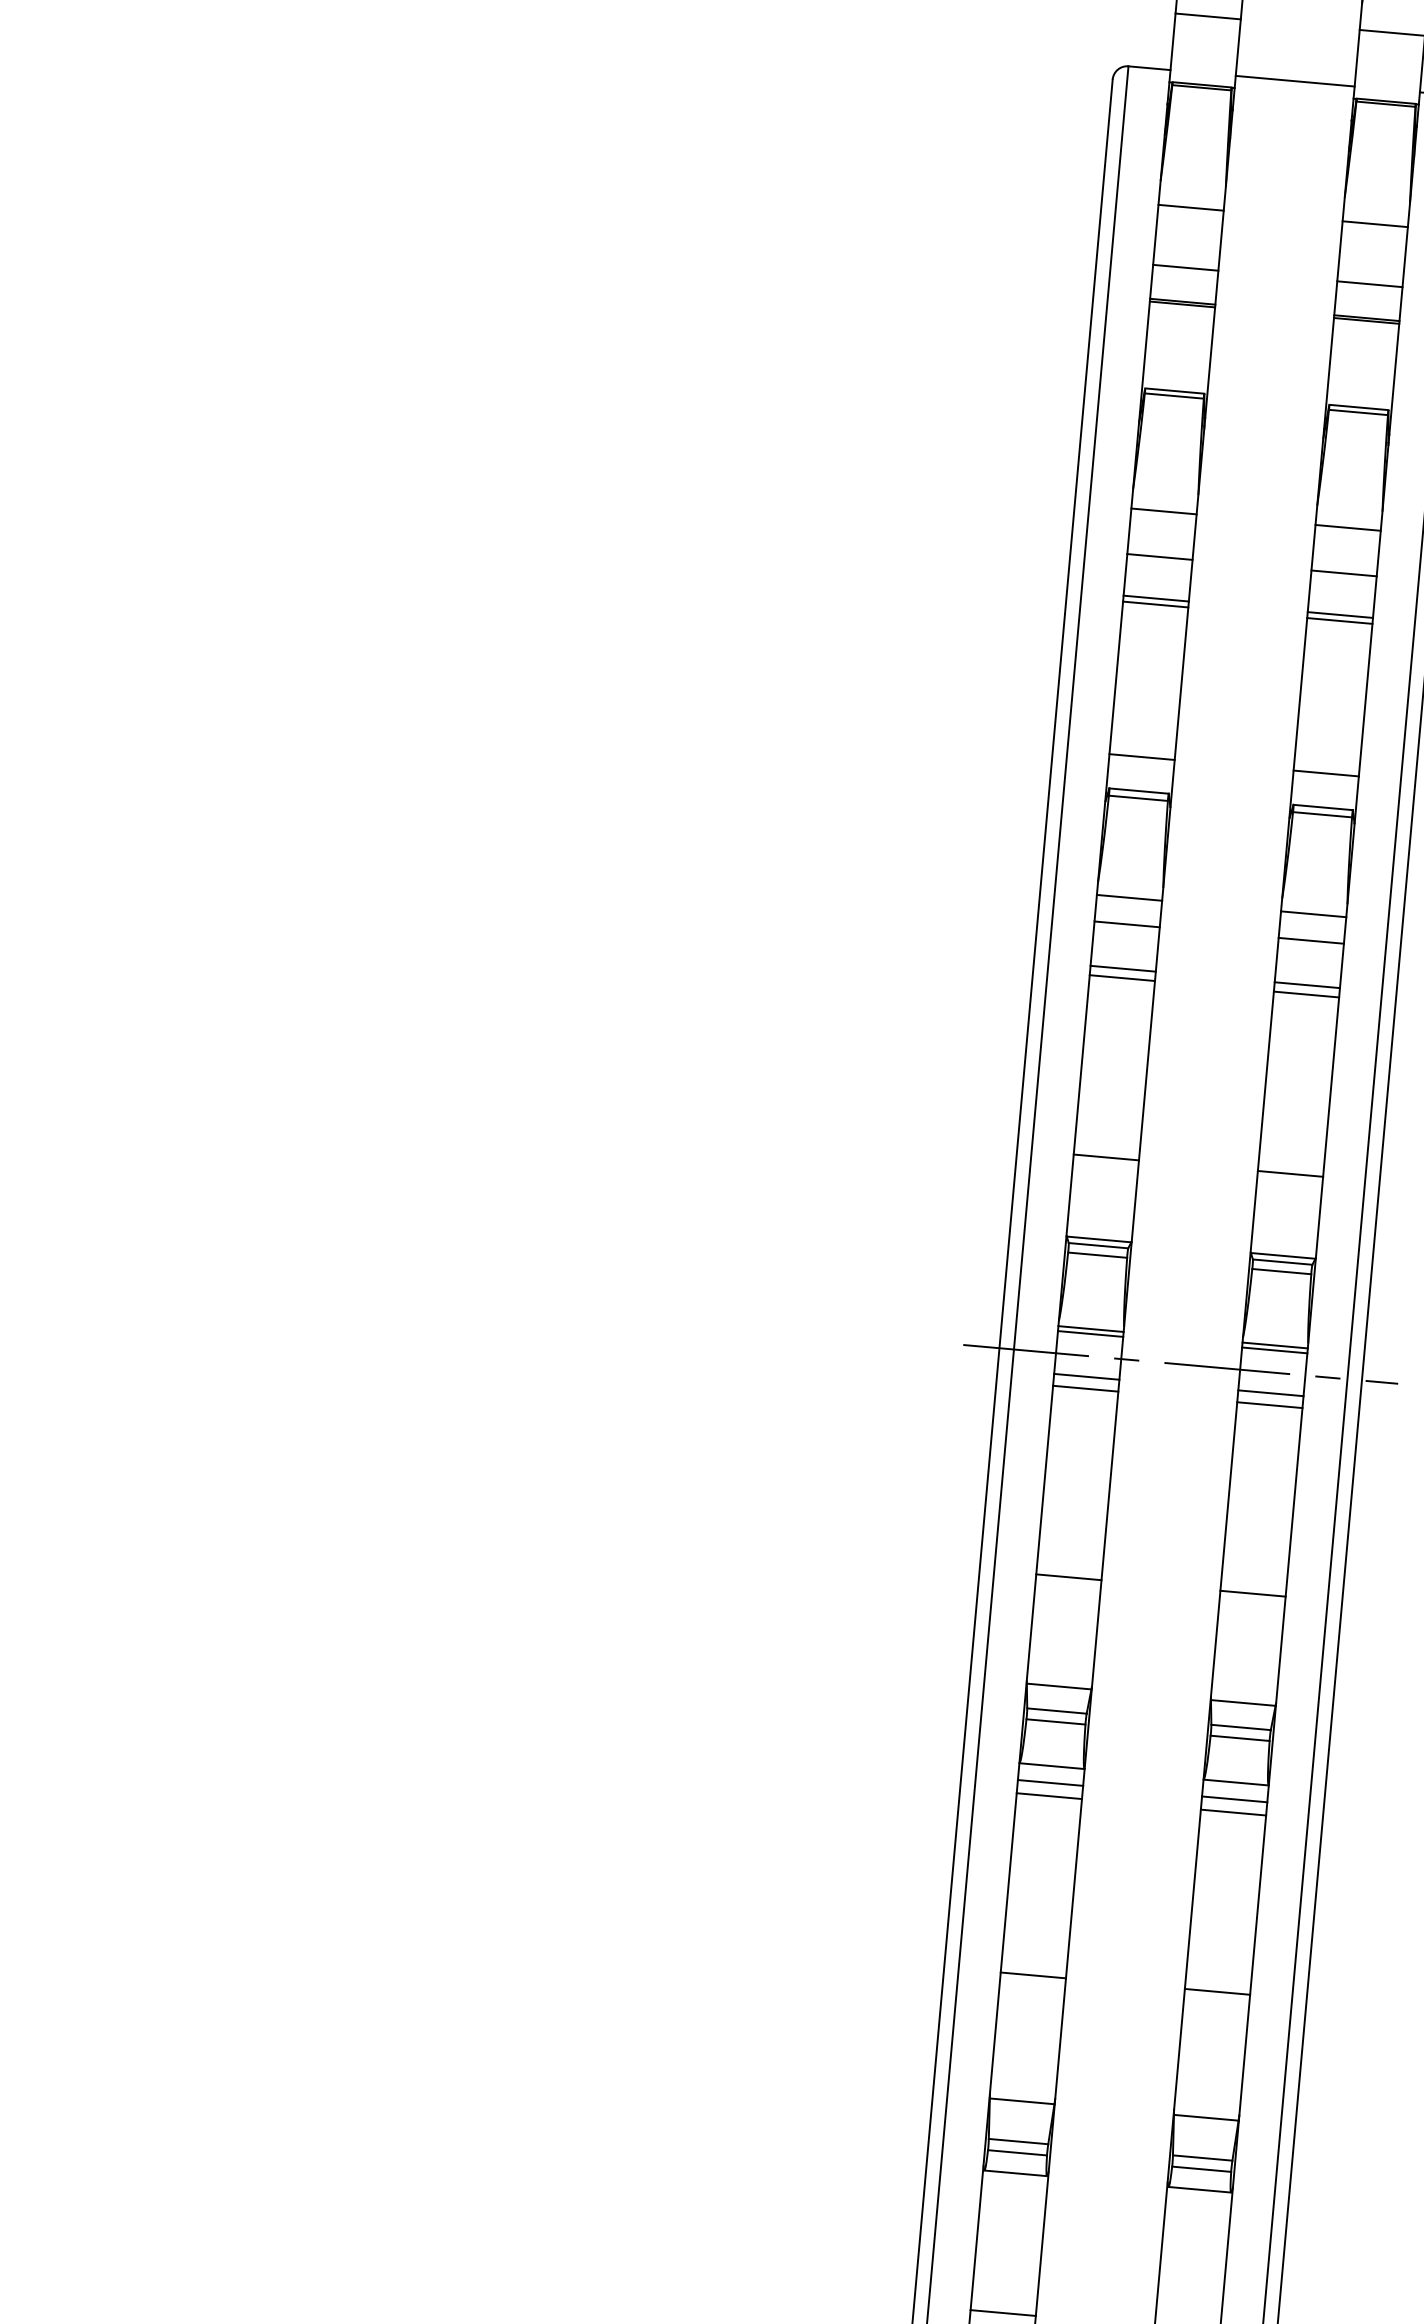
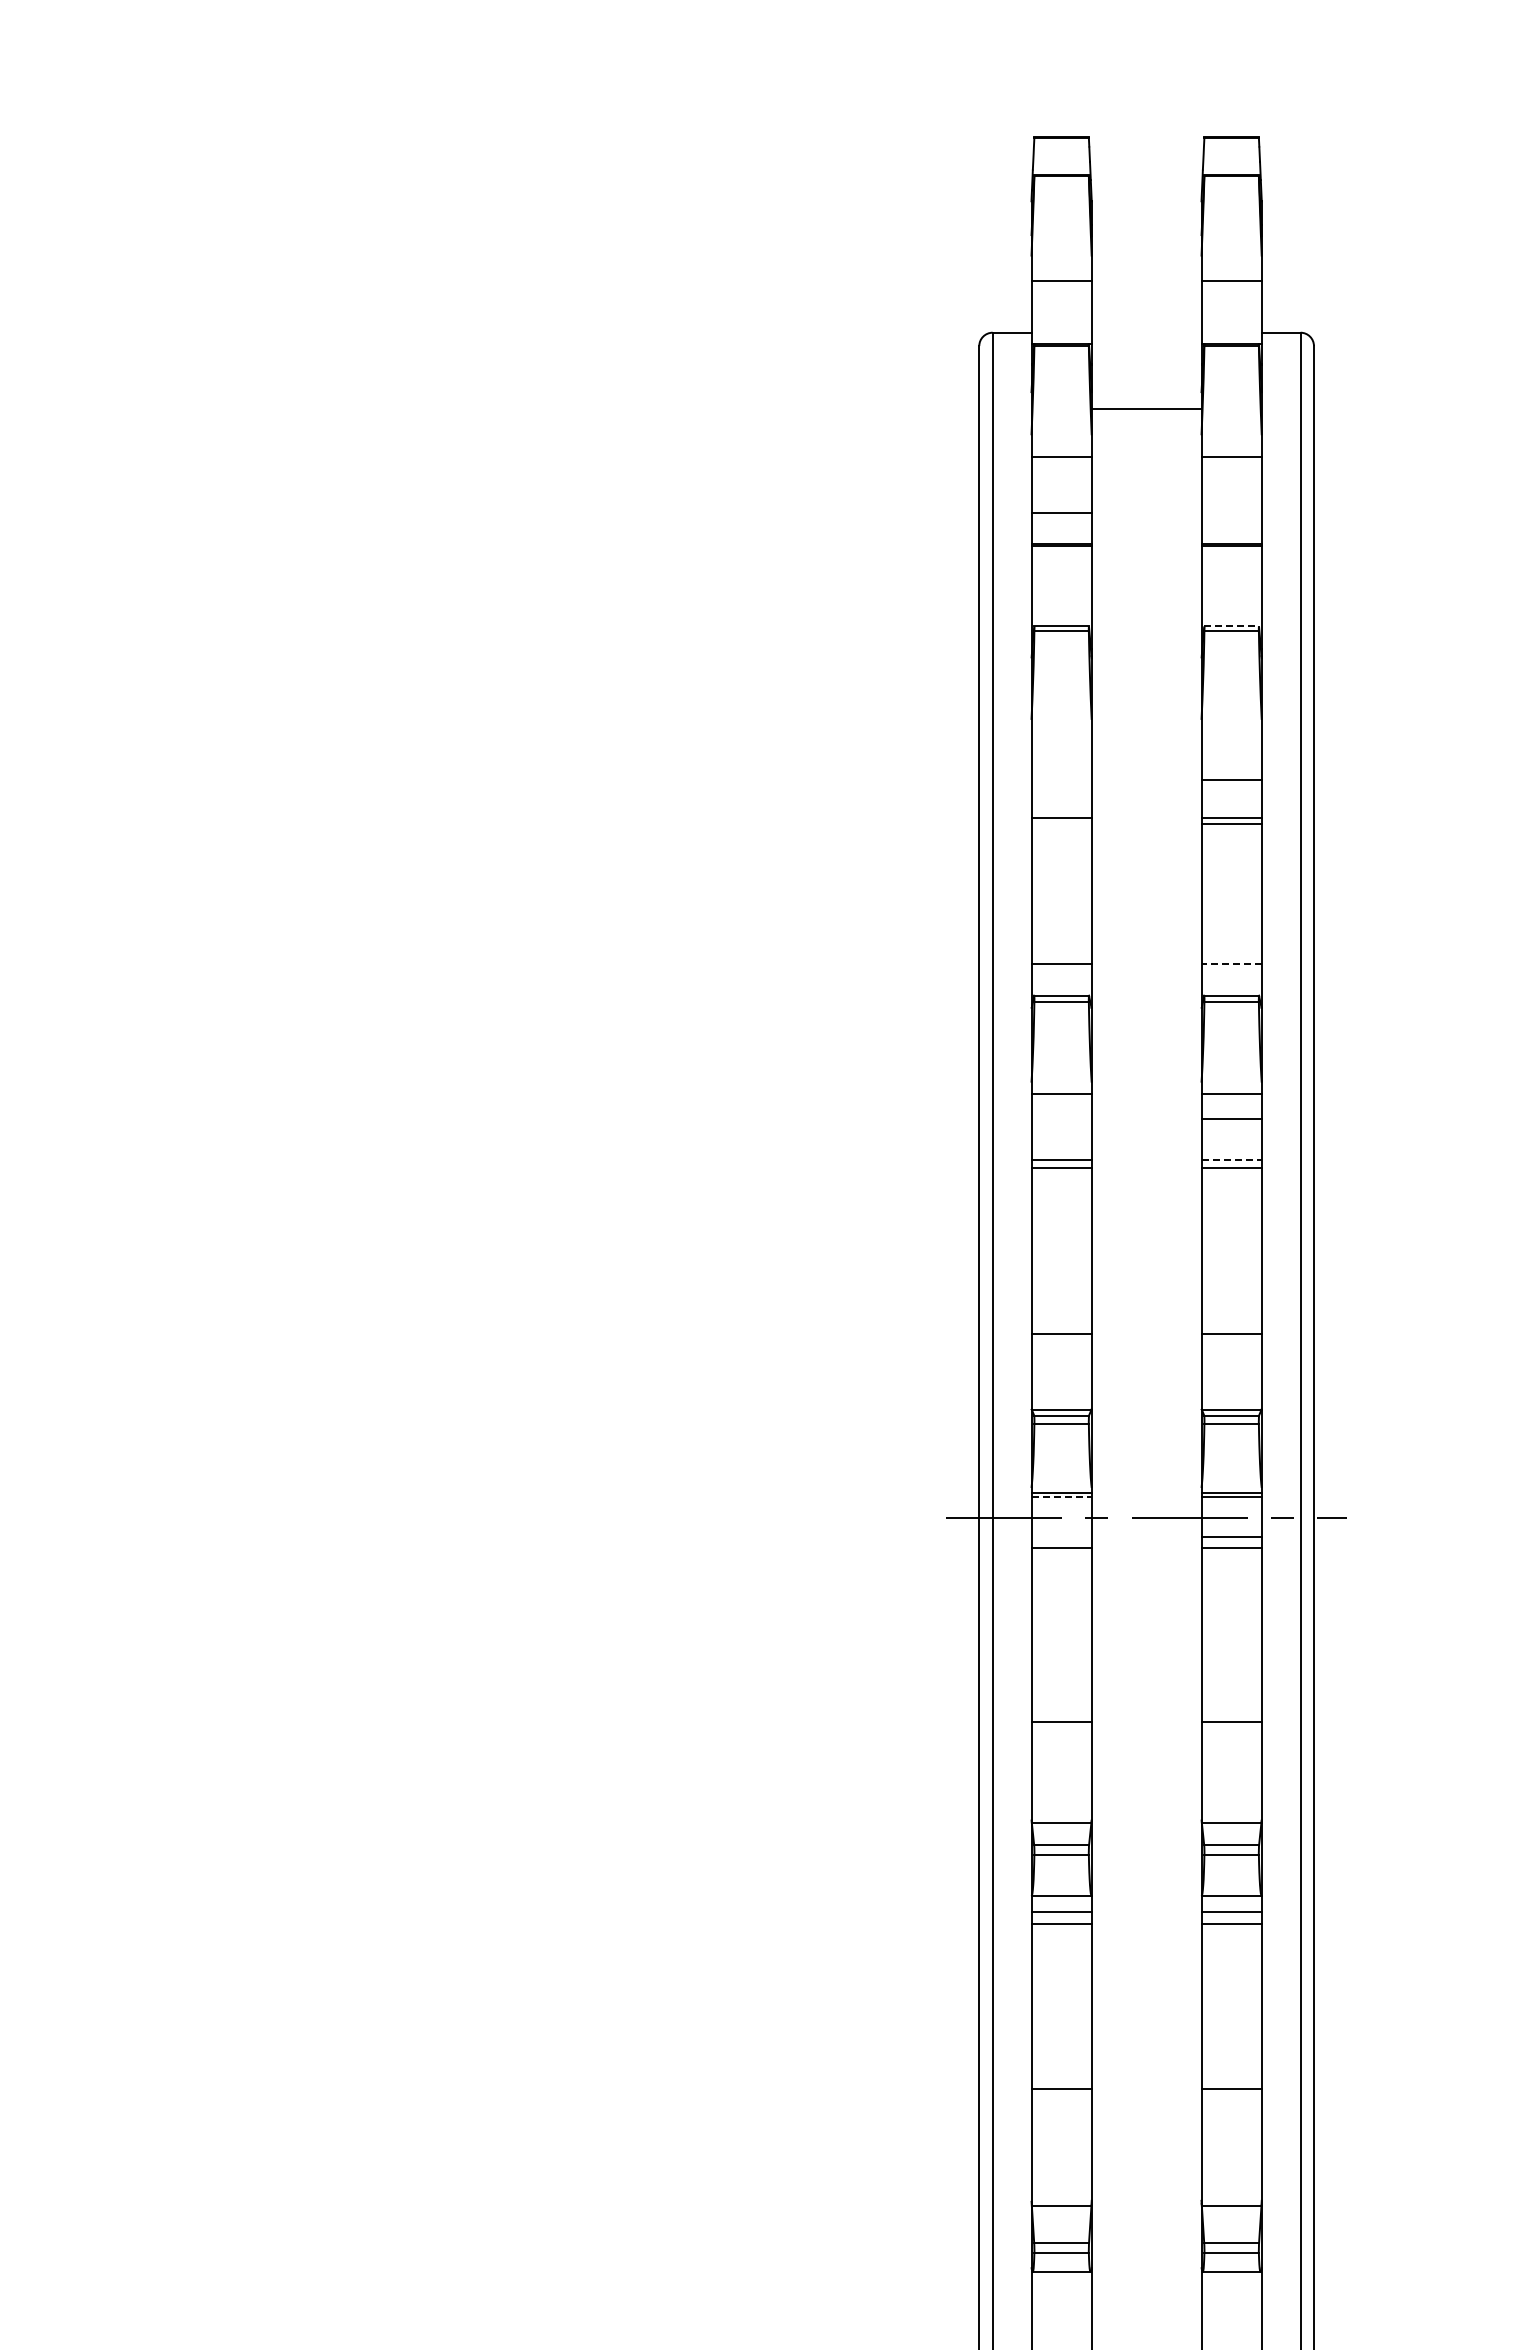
line: (1295, 80) -> (1146, 408), moved
line: (1369, 284) -> (1231, 512), removed
line: (1359, 407) -> (1232, 626), solid -> dashed
line: (1163, 511) -> (1061, 737), removed
line: (1348, 527) -> (1231, 737), removed
line: (1159, 556) -> (1061, 779), removed
line: (1155, 604) -> (1061, 823), removed
line: (1326, 773) -> (1231, 964), solid -> dashed
line: (1127, 923) -> (1061, 1118), removed
line: (1308, 984) -> (1232, 1159), solid -> dashed
line: (1091, 1334) -> (1062, 1497), solid -> dashed
line: (1086, 1376) -> (1061, 1536), removed

